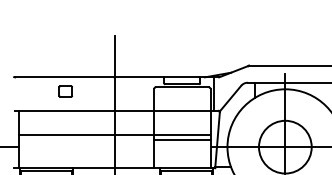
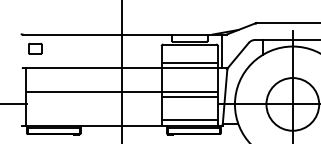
part: (65, 91) -> (34, 48), moved
line: (182, 106) -> (189, 63), added
line: (182, 163) -> (189, 120), added

